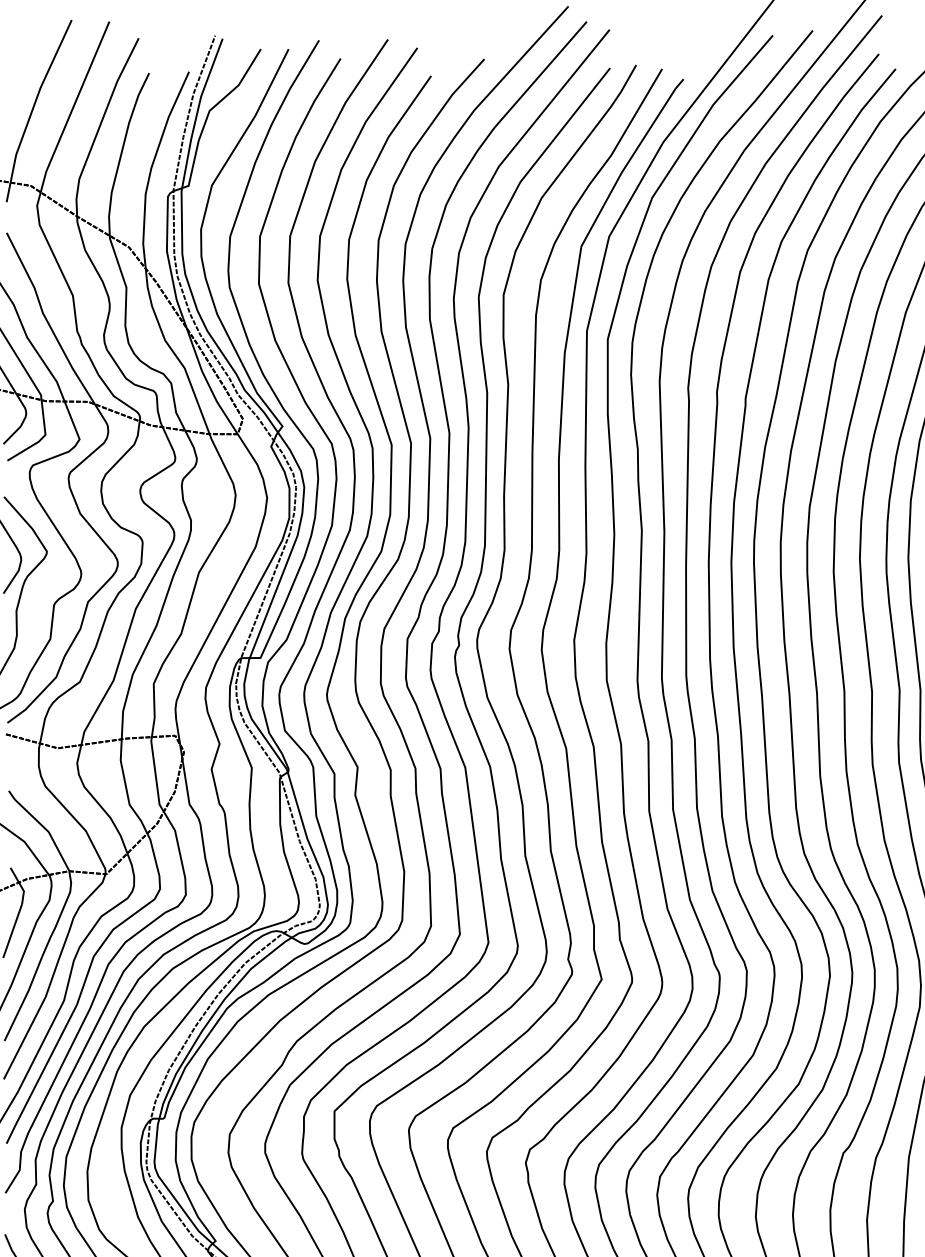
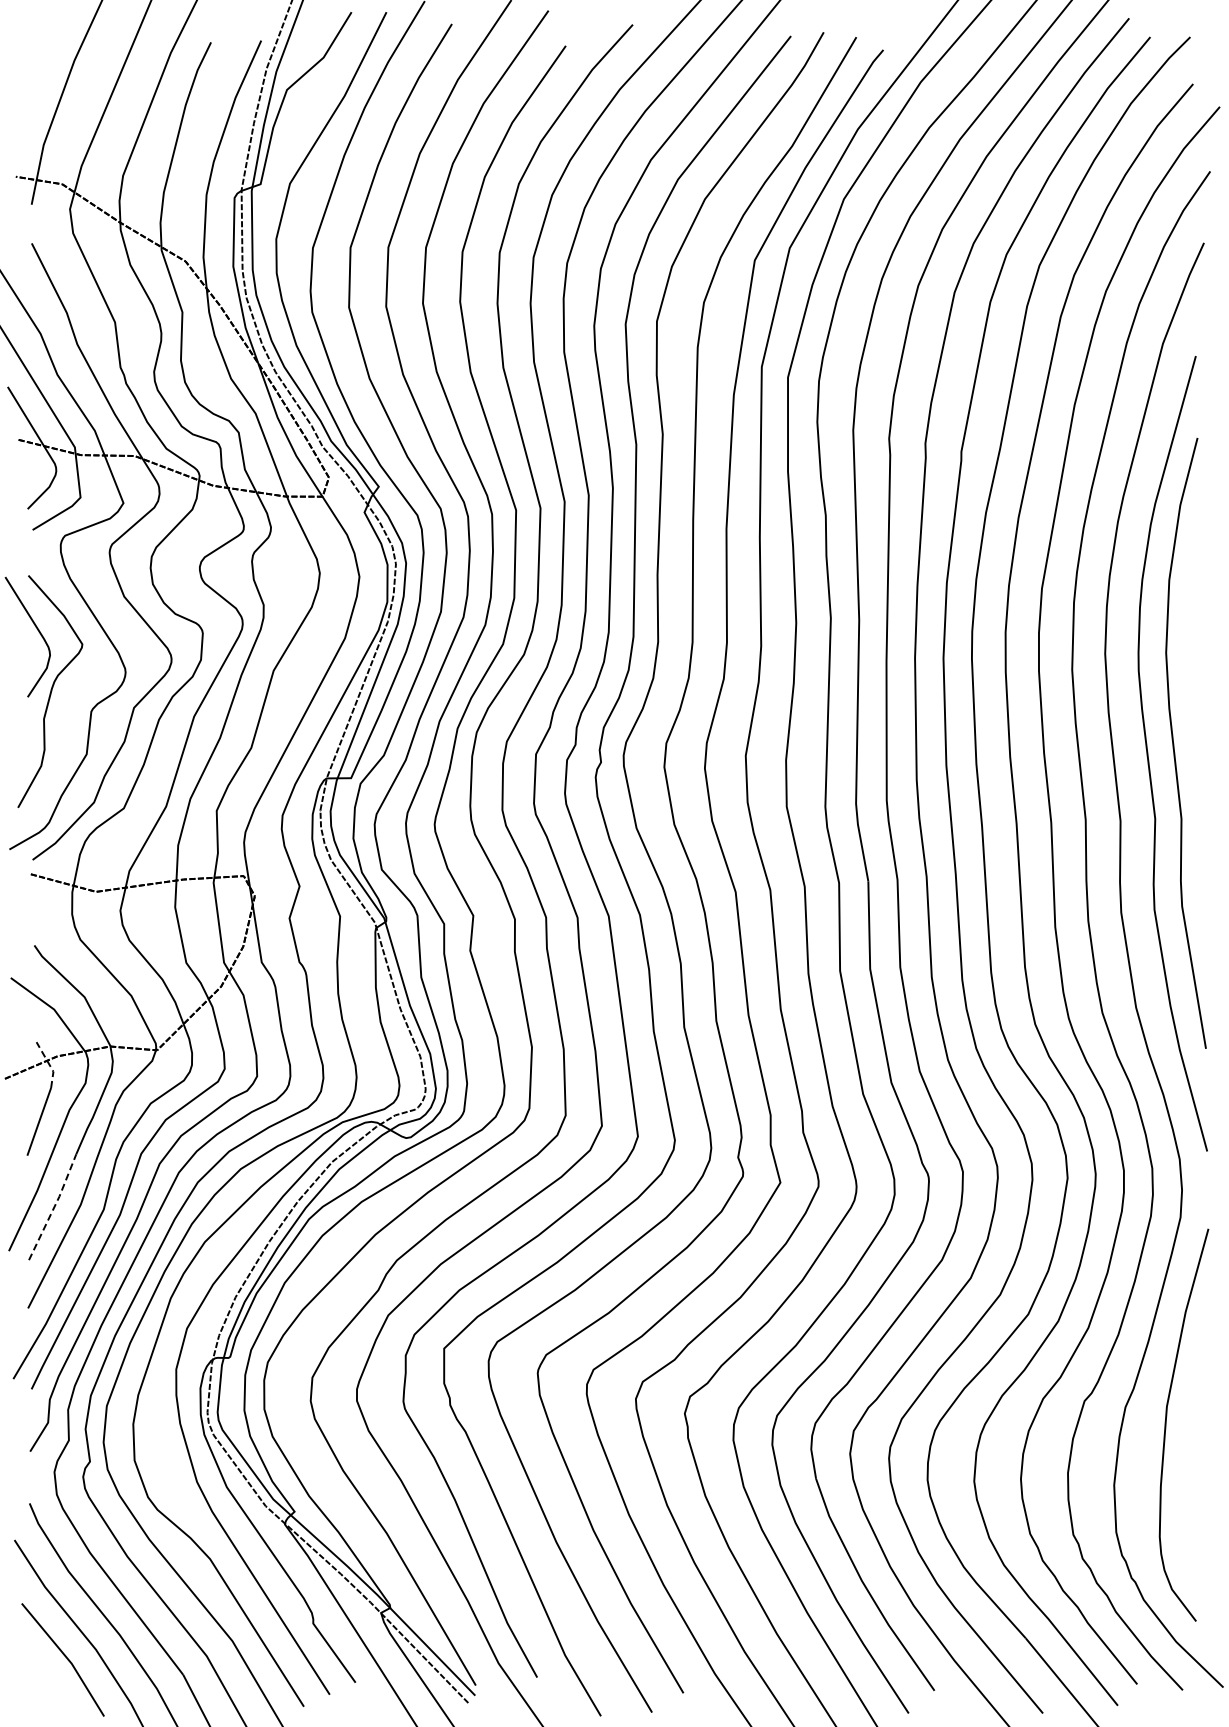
line: (20, 885) -> (49, 1064), solid -> dashed
line: (24, 999) -> (54, 1207), solid -> dashed

